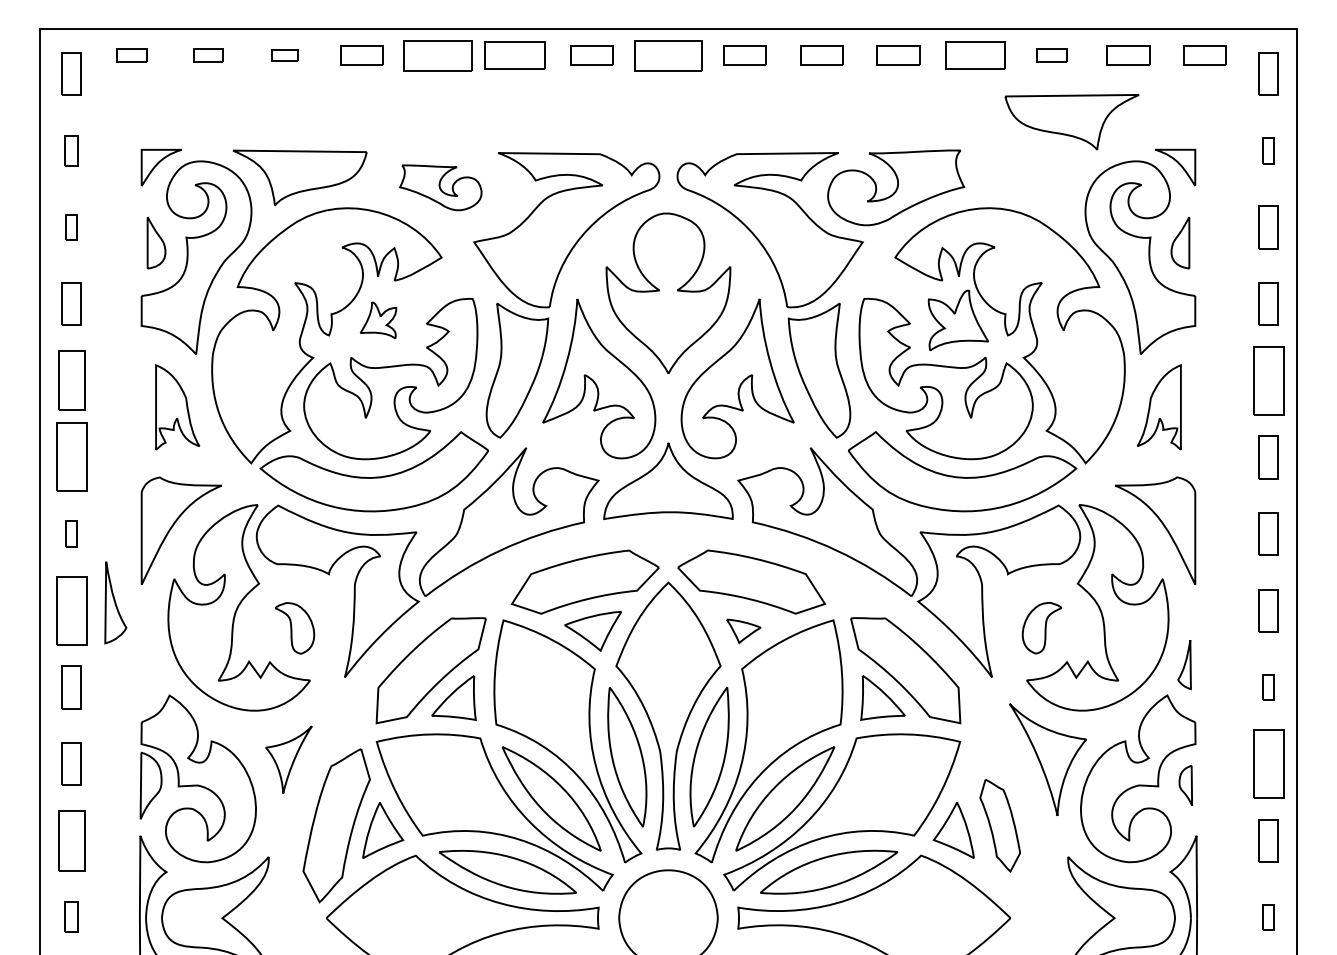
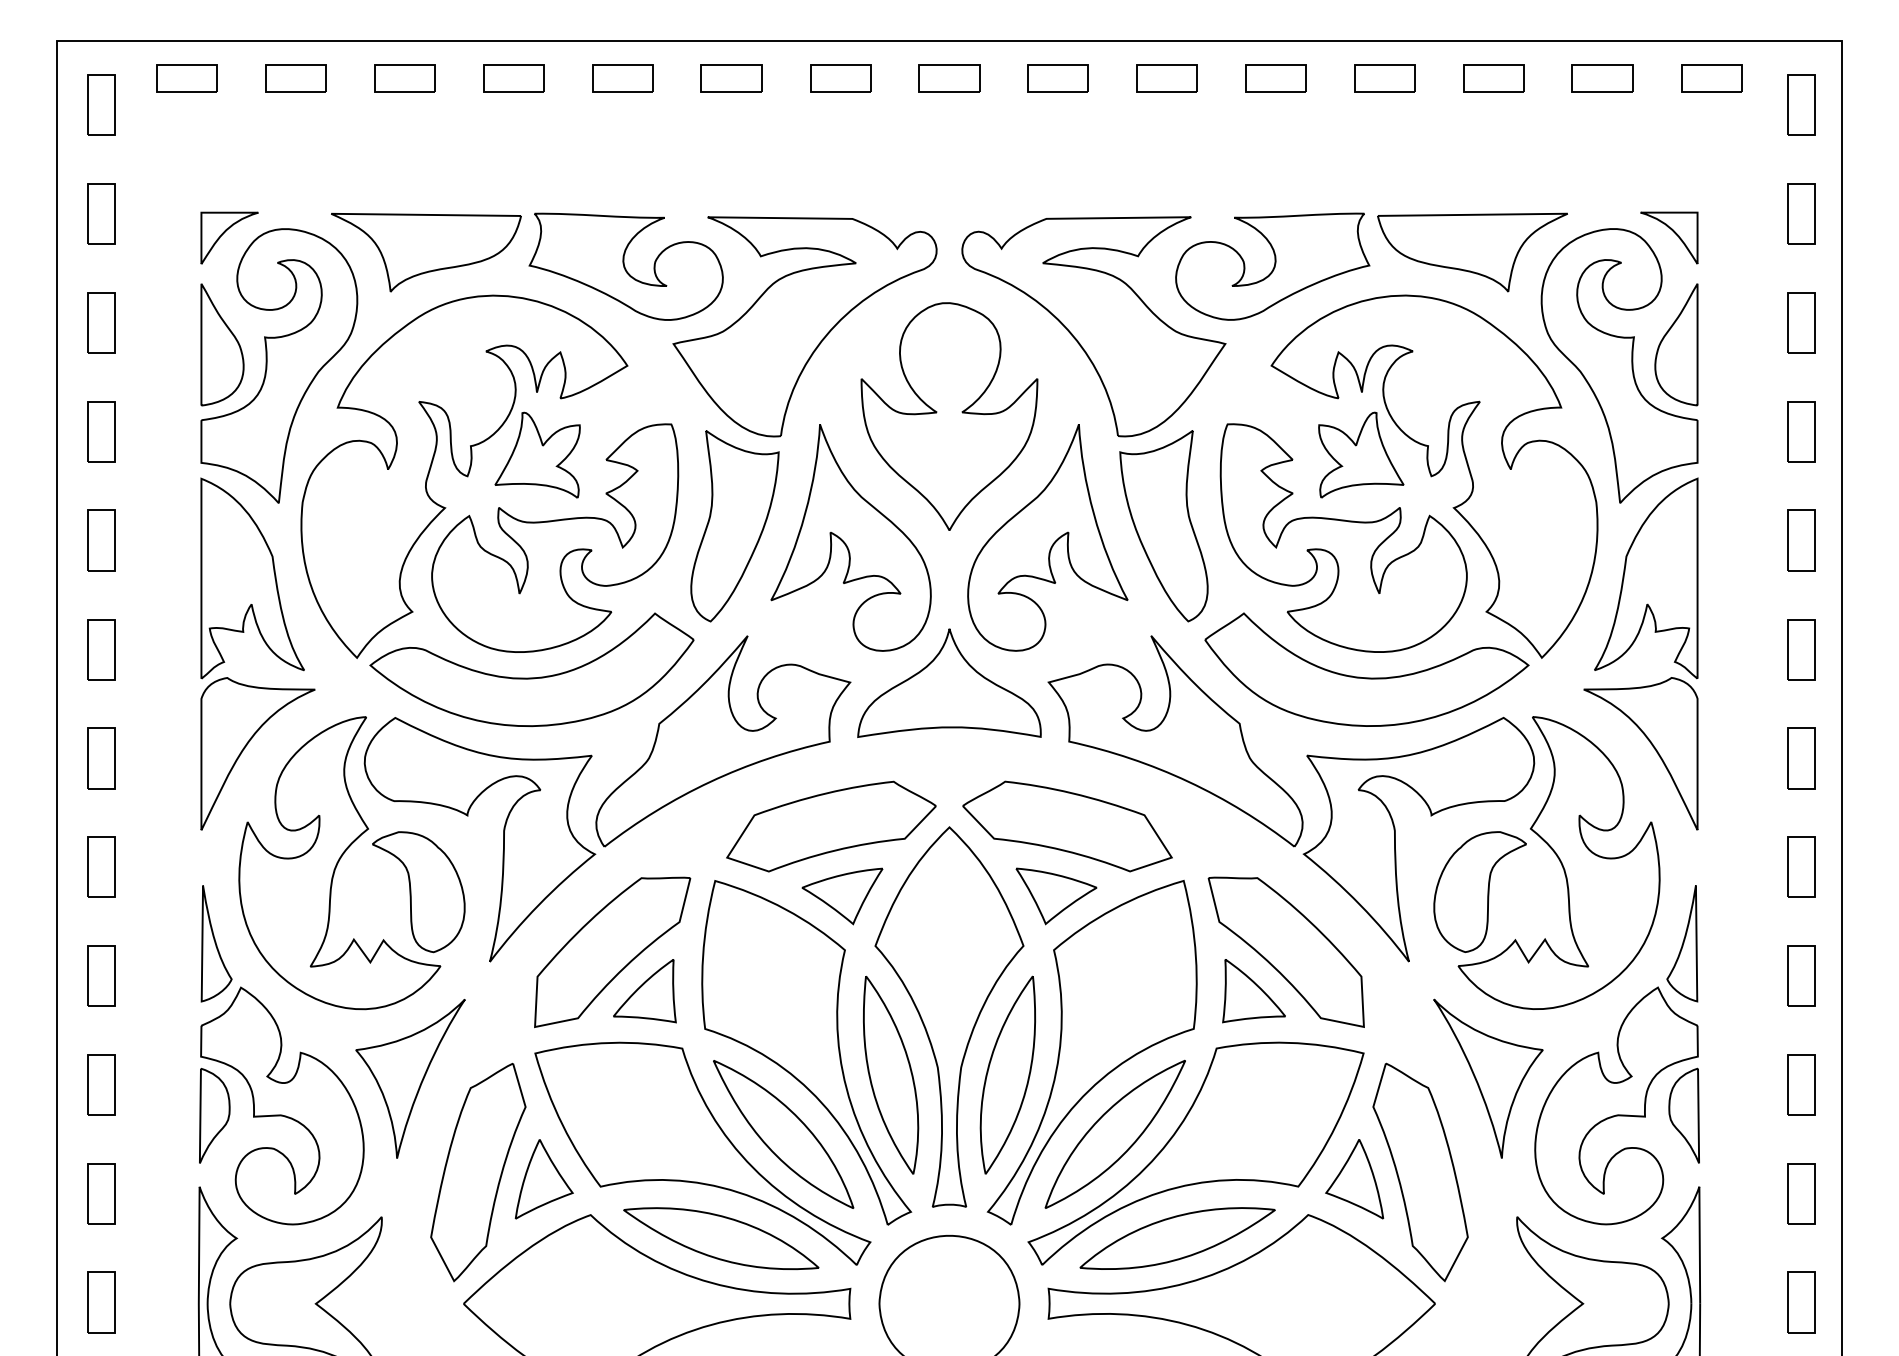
part: (131, 55) -> (186, 78), size x1.43
part: (207, 55) -> (295, 78), size x1.43
part: (284, 55) -> (404, 78), size x1.67
part: (438, 55) -> (622, 78), size x0.62
part: (514, 55) -> (731, 78), size x0.71
part: (668, 55) -> (949, 78), size x0.62
part: (974, 55) -> (1384, 78), size x0.71
part: (1051, 55) -> (1493, 78), size x1.43
part: (1072, 122) -> (1472, 252), moved
part: (71, 150) -> (101, 213), size x1.43
part: (1268, 150) -> (1801, 213), size x1.67
part: (440, 187) -> (625, 266), size x1.67
part: (71, 227) -> (101, 322), size x1.67
part: (156, 242) -> (222, 344), size x1.67
part: (1180, 242) -> (1676, 344), size x1.67
part: (378, 320) -> (537, 454), size x1.67
part: (71, 380) -> (101, 540), size x0.71
part: (1268, 380) -> (1801, 540), size x0.62
part: (177, 407) -> (252, 578), size x1.67
part: (1159, 407) -> (1646, 578), size x1.67
part: (71, 457) -> (101, 649), size x0.62
part: (71, 534) -> (101, 758), size x1.67
part: (115, 602) -> (216, 943), moved
part: (71, 610) -> (101, 866), size x0.62
part: (1041, 627) -> (1479, 891), size x1.67
part: (294, 628) -> (418, 892), size x1.67
part: (743, 631) -> (1056, 896), size x1.67
part: (1184, 664) -> (1682, 943), size x1.67
part: (1268, 686) -> (1801, 975), size x1.67
part: (288, 759) -> (410, 1078), size x1.67
part: (1268, 763) -> (1801, 1084), size x0.62
part: (1185, 785) -> (1683, 1115), size x1.67
part: (1000, 825) -> (1420, 1172), size x1.67
part: (71, 840) -> (101, 1193), size x0.71
part: (71, 917) -> (101, 1302), size x1.43
part: (1268, 917) -> (1801, 1302), size x1.67

